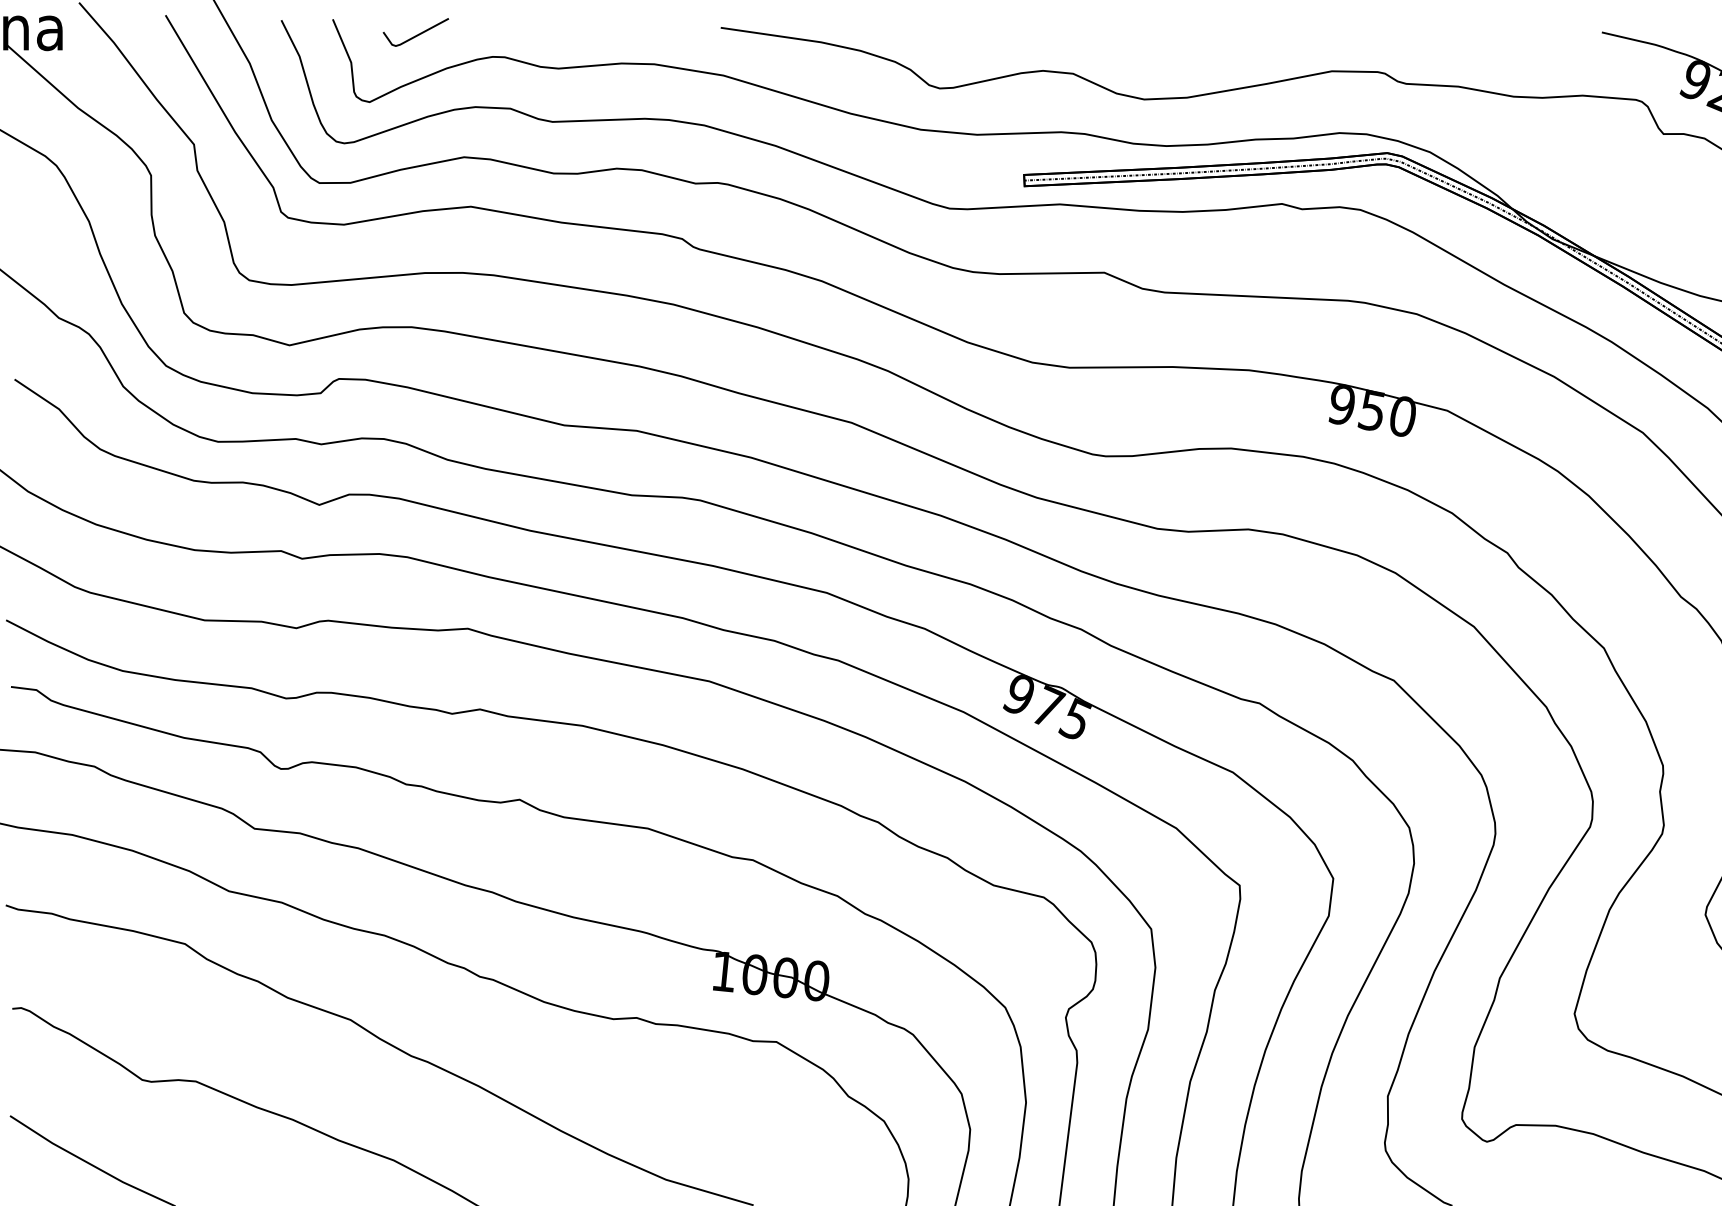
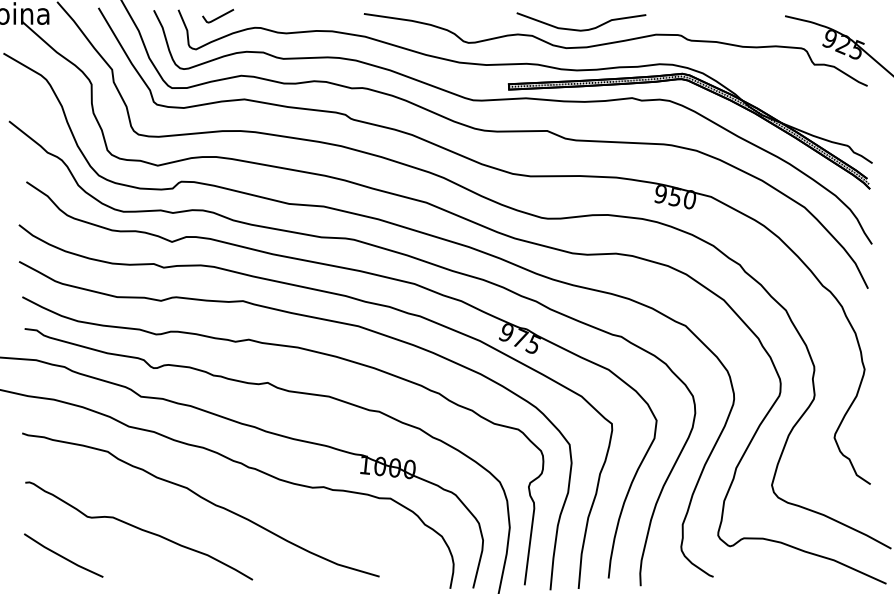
curve: (1176, 60) -> (581, 29), added

